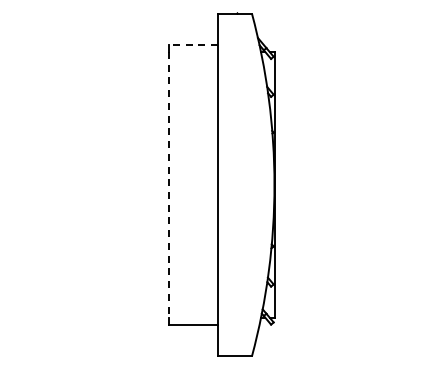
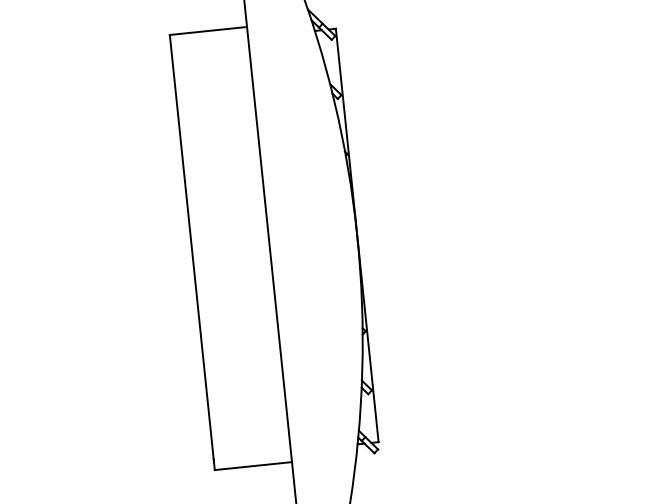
line: (193, 45) -> (208, 31), dashed -> solid
line: (168, 185) -> (192, 253), dashed -> solid

